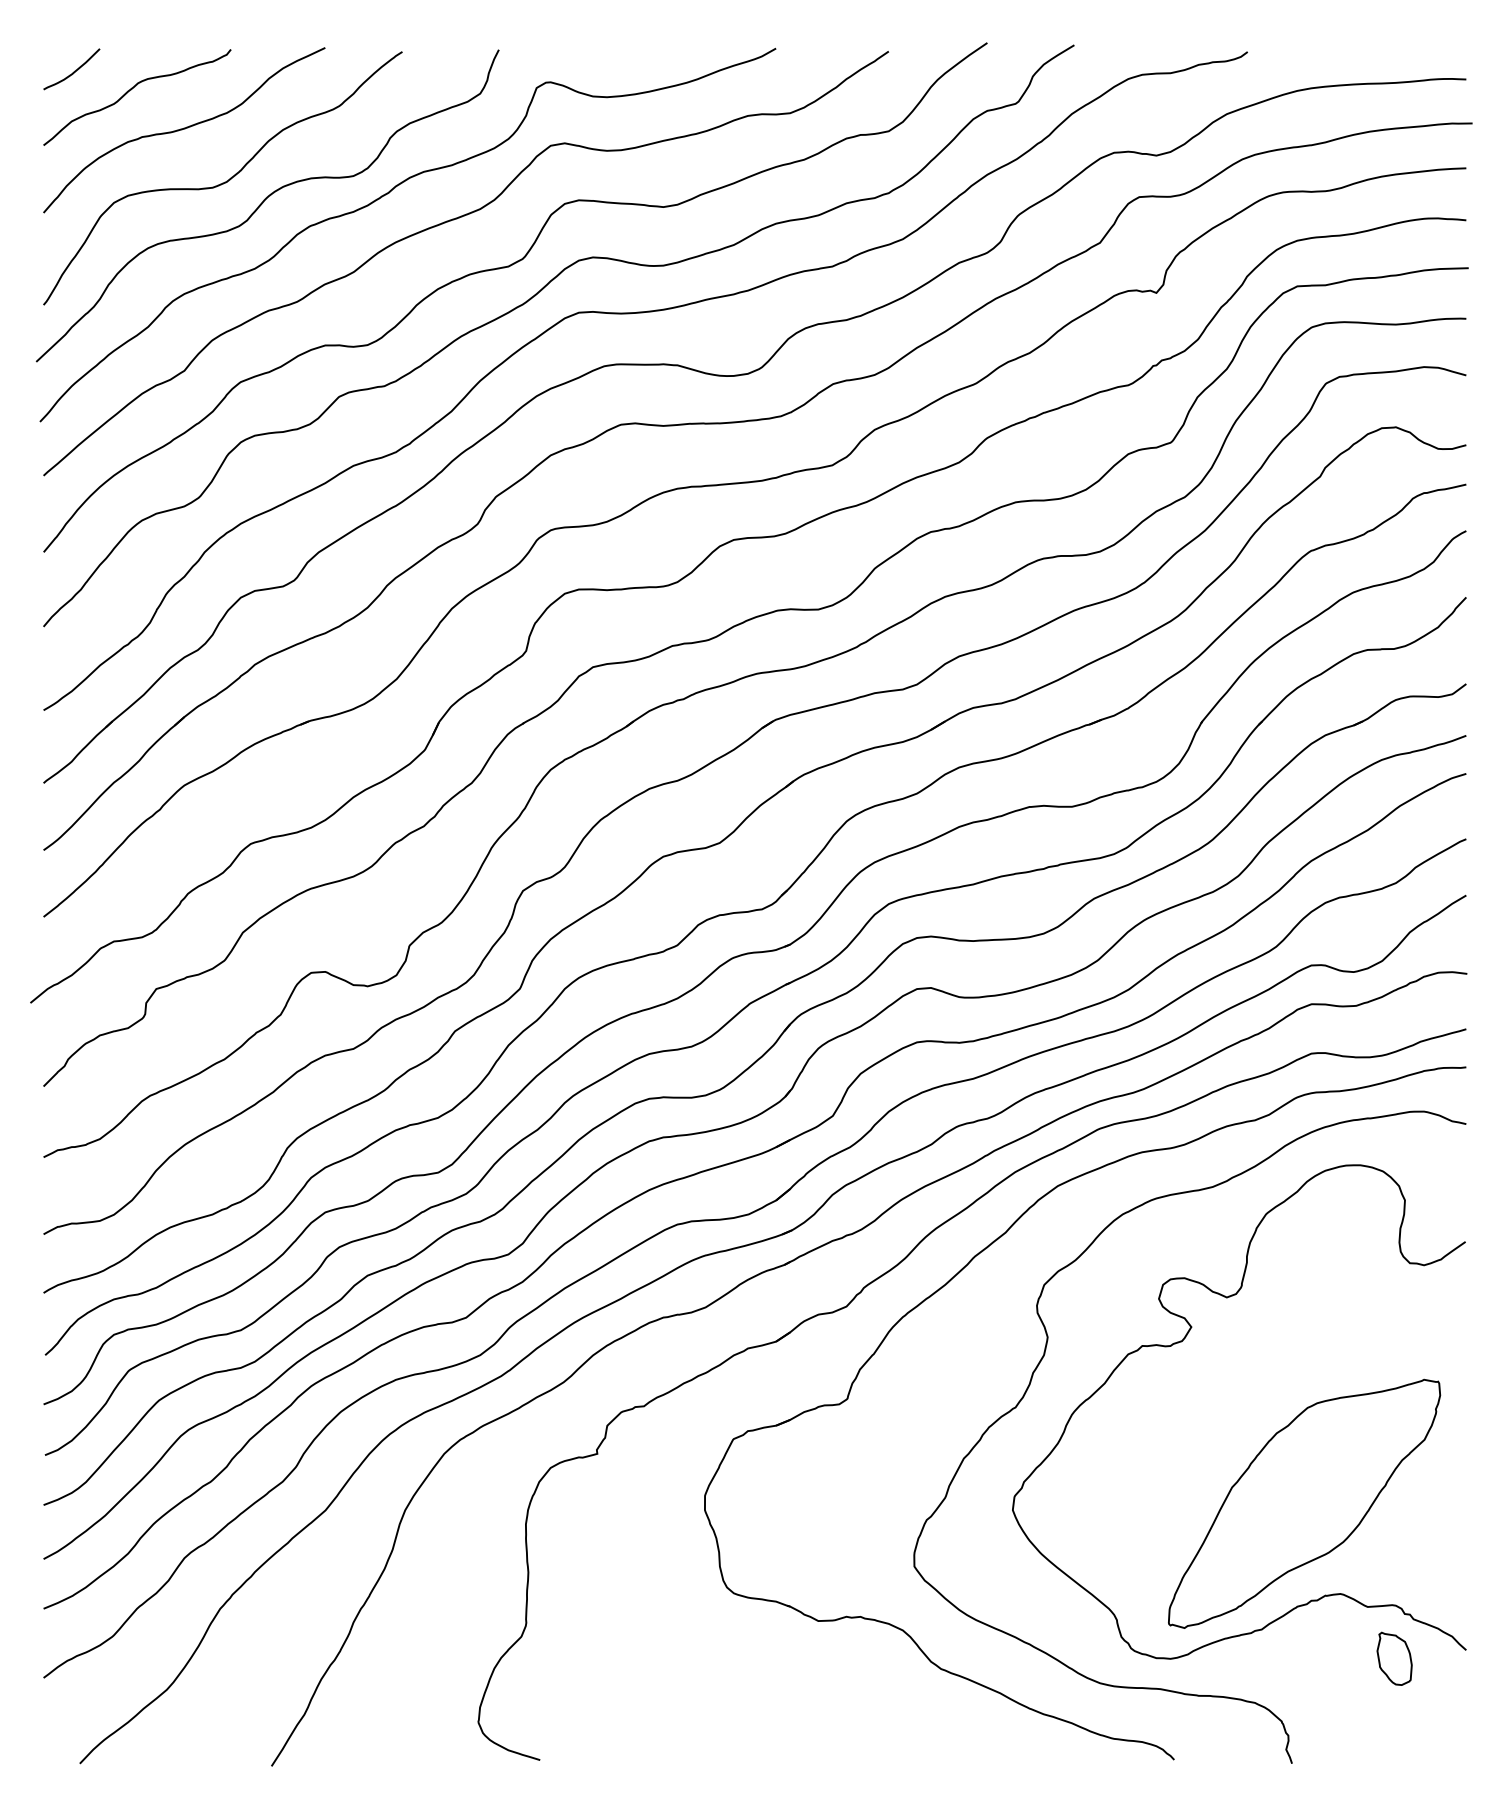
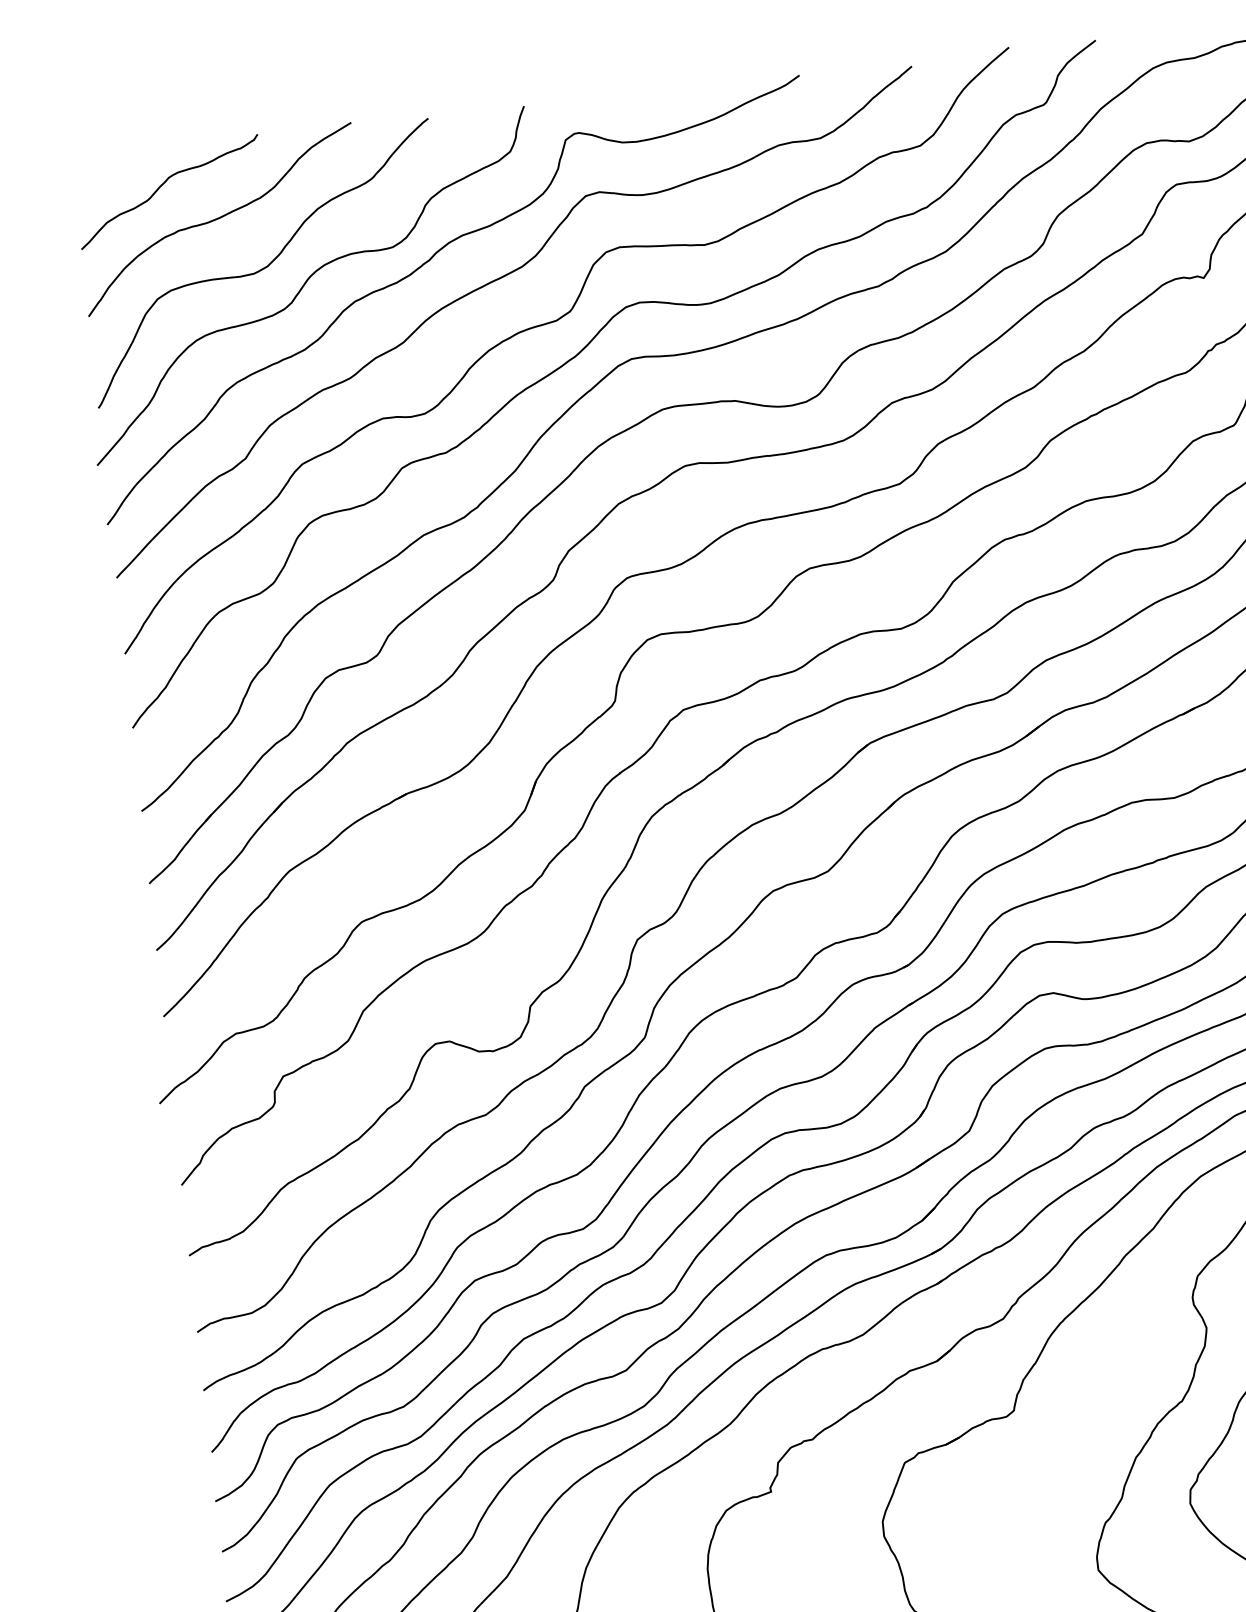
curve: (73, 71) -> (103, 172), removed

